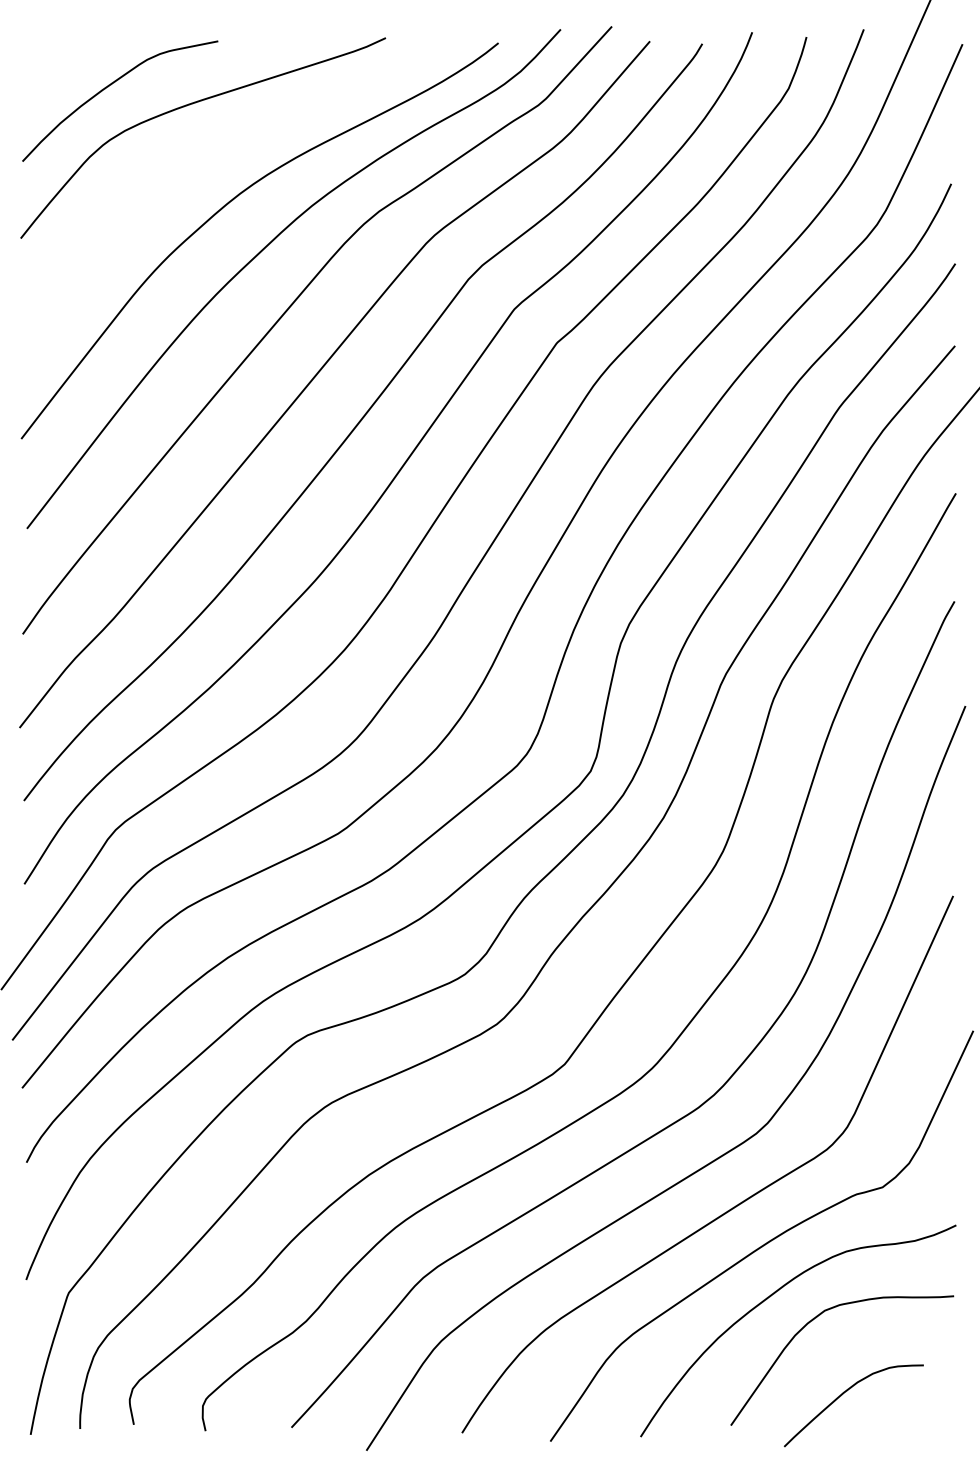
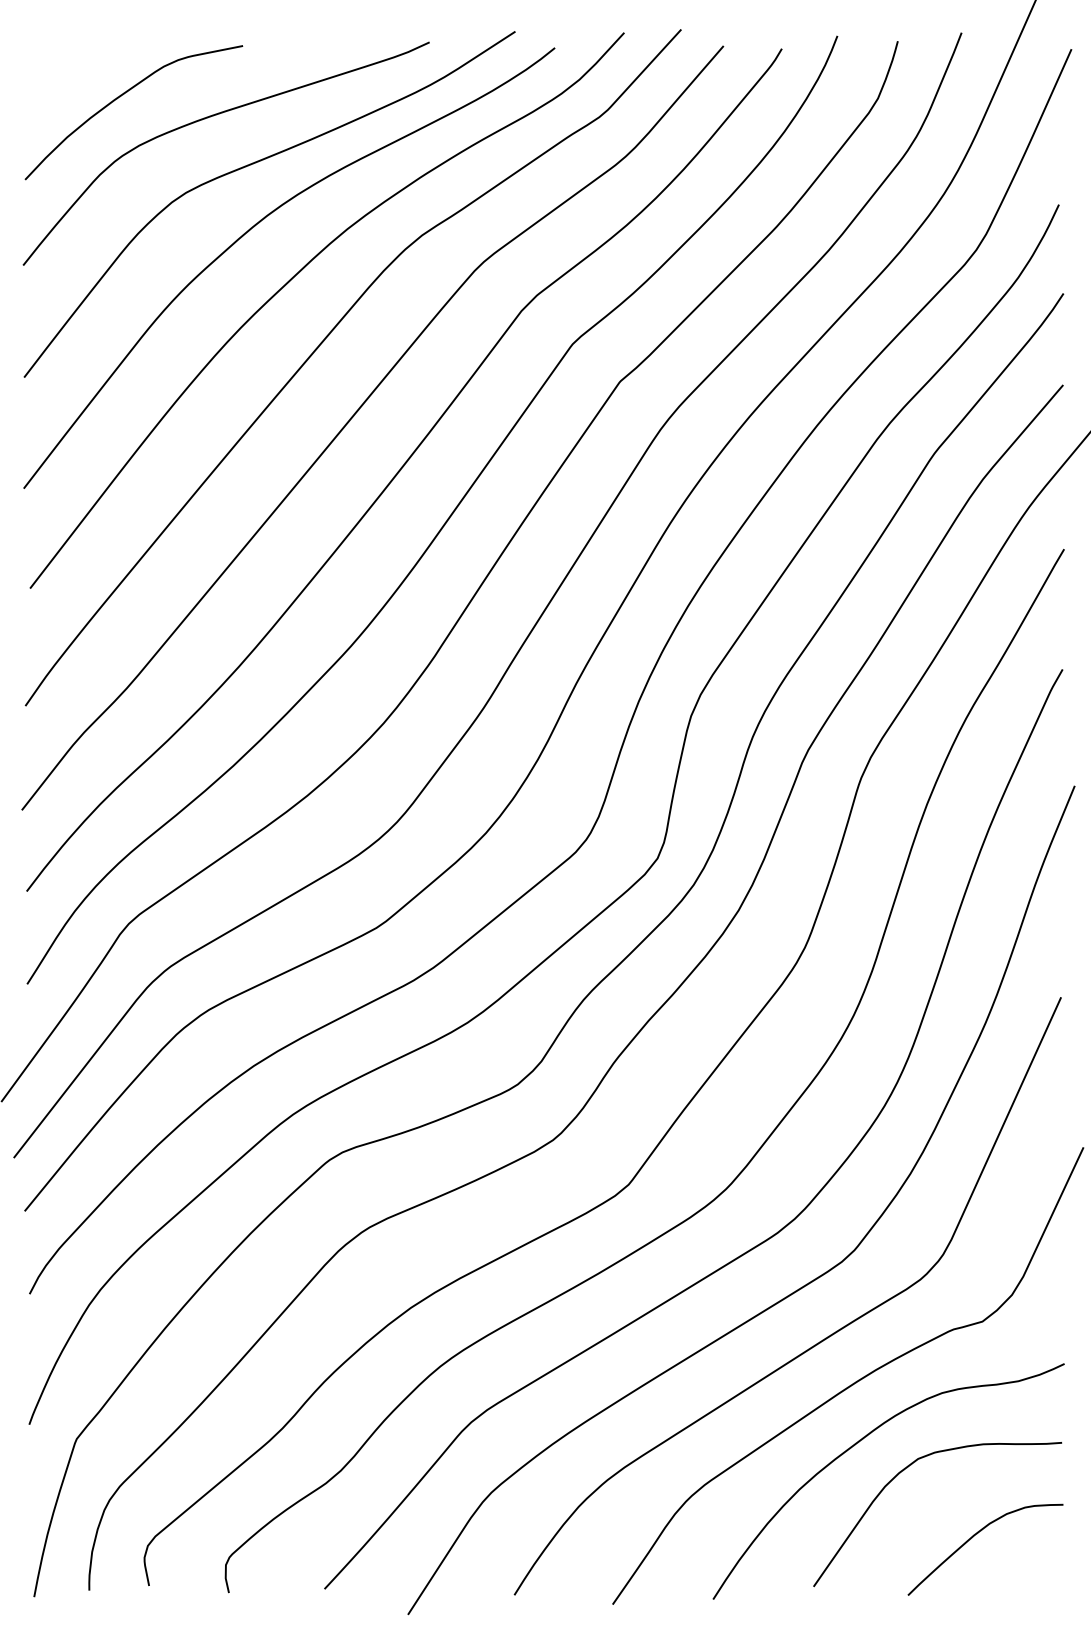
curve: (225, 148) -> (251, 165), added
curve: (843, 1394) -> (973, 1537), moved

